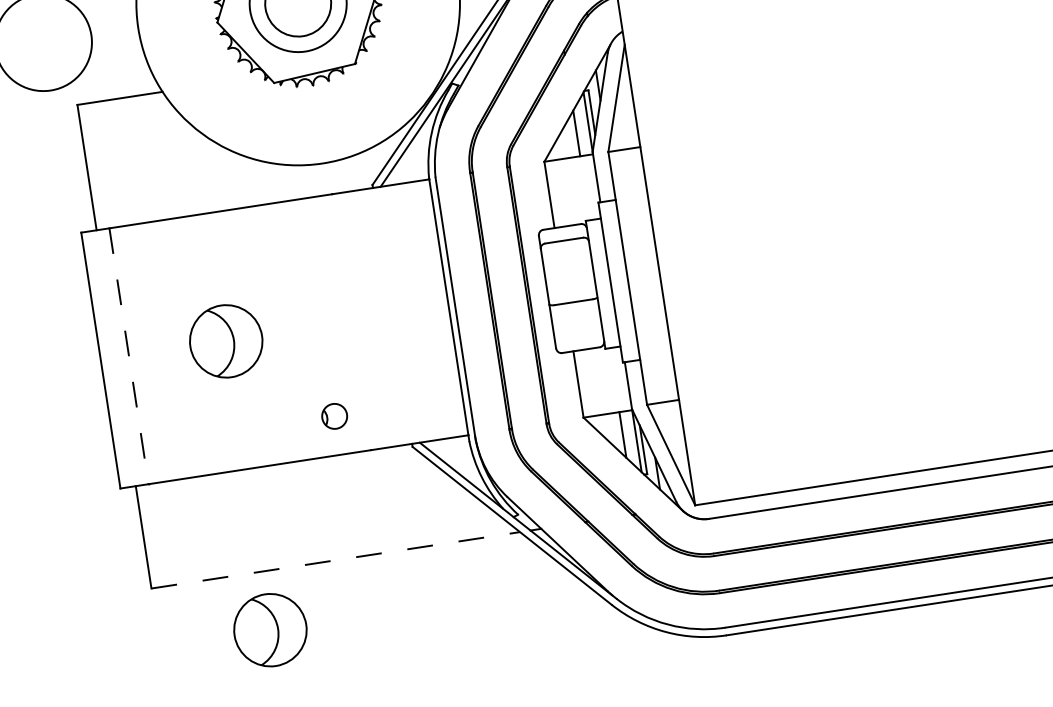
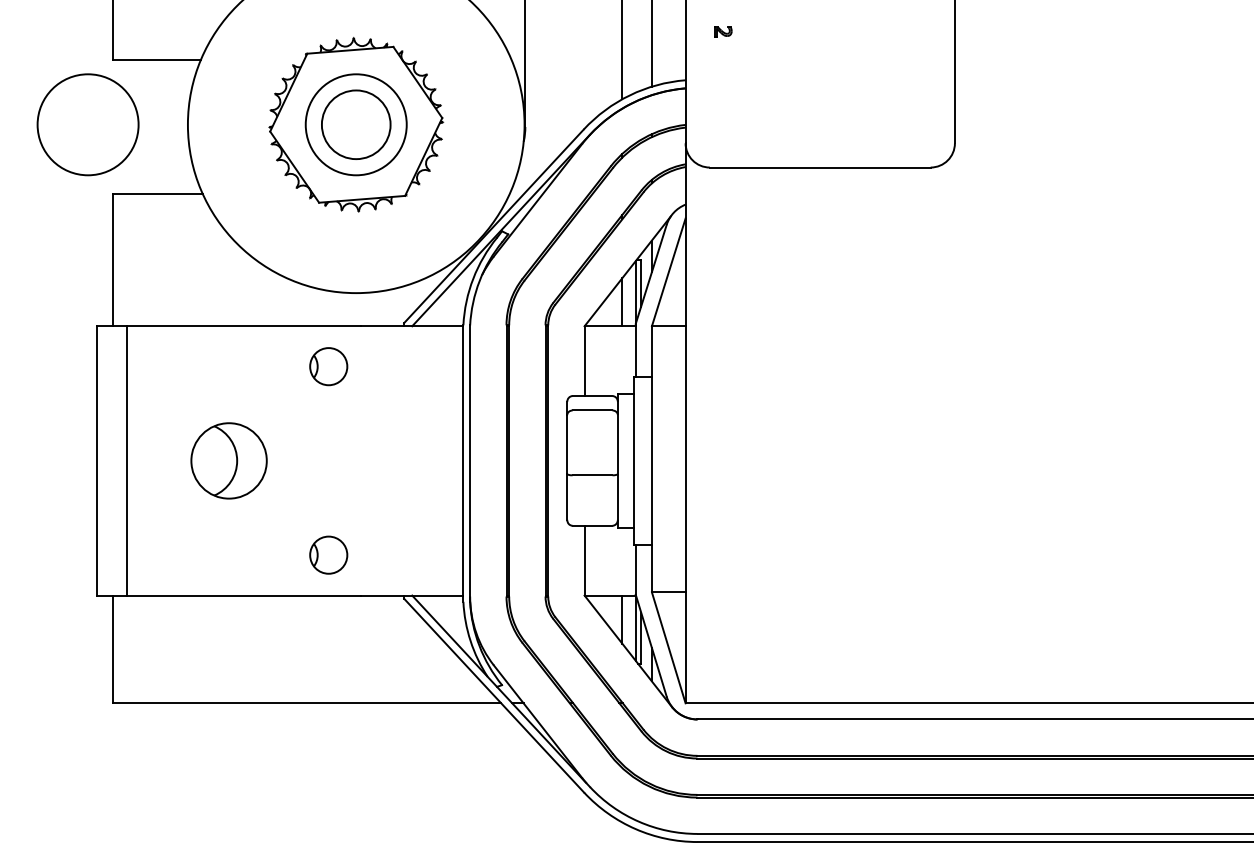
part: (306, 237) -> (328, 366), added
line: (128, 355) -> (126, 460), dashed -> solid
part: (334, 415) -> (328, 554), size x1.43
line: (336, 560) -> (307, 703), dashed -> solid
part: (269, 629) -> (228, 764), removed

